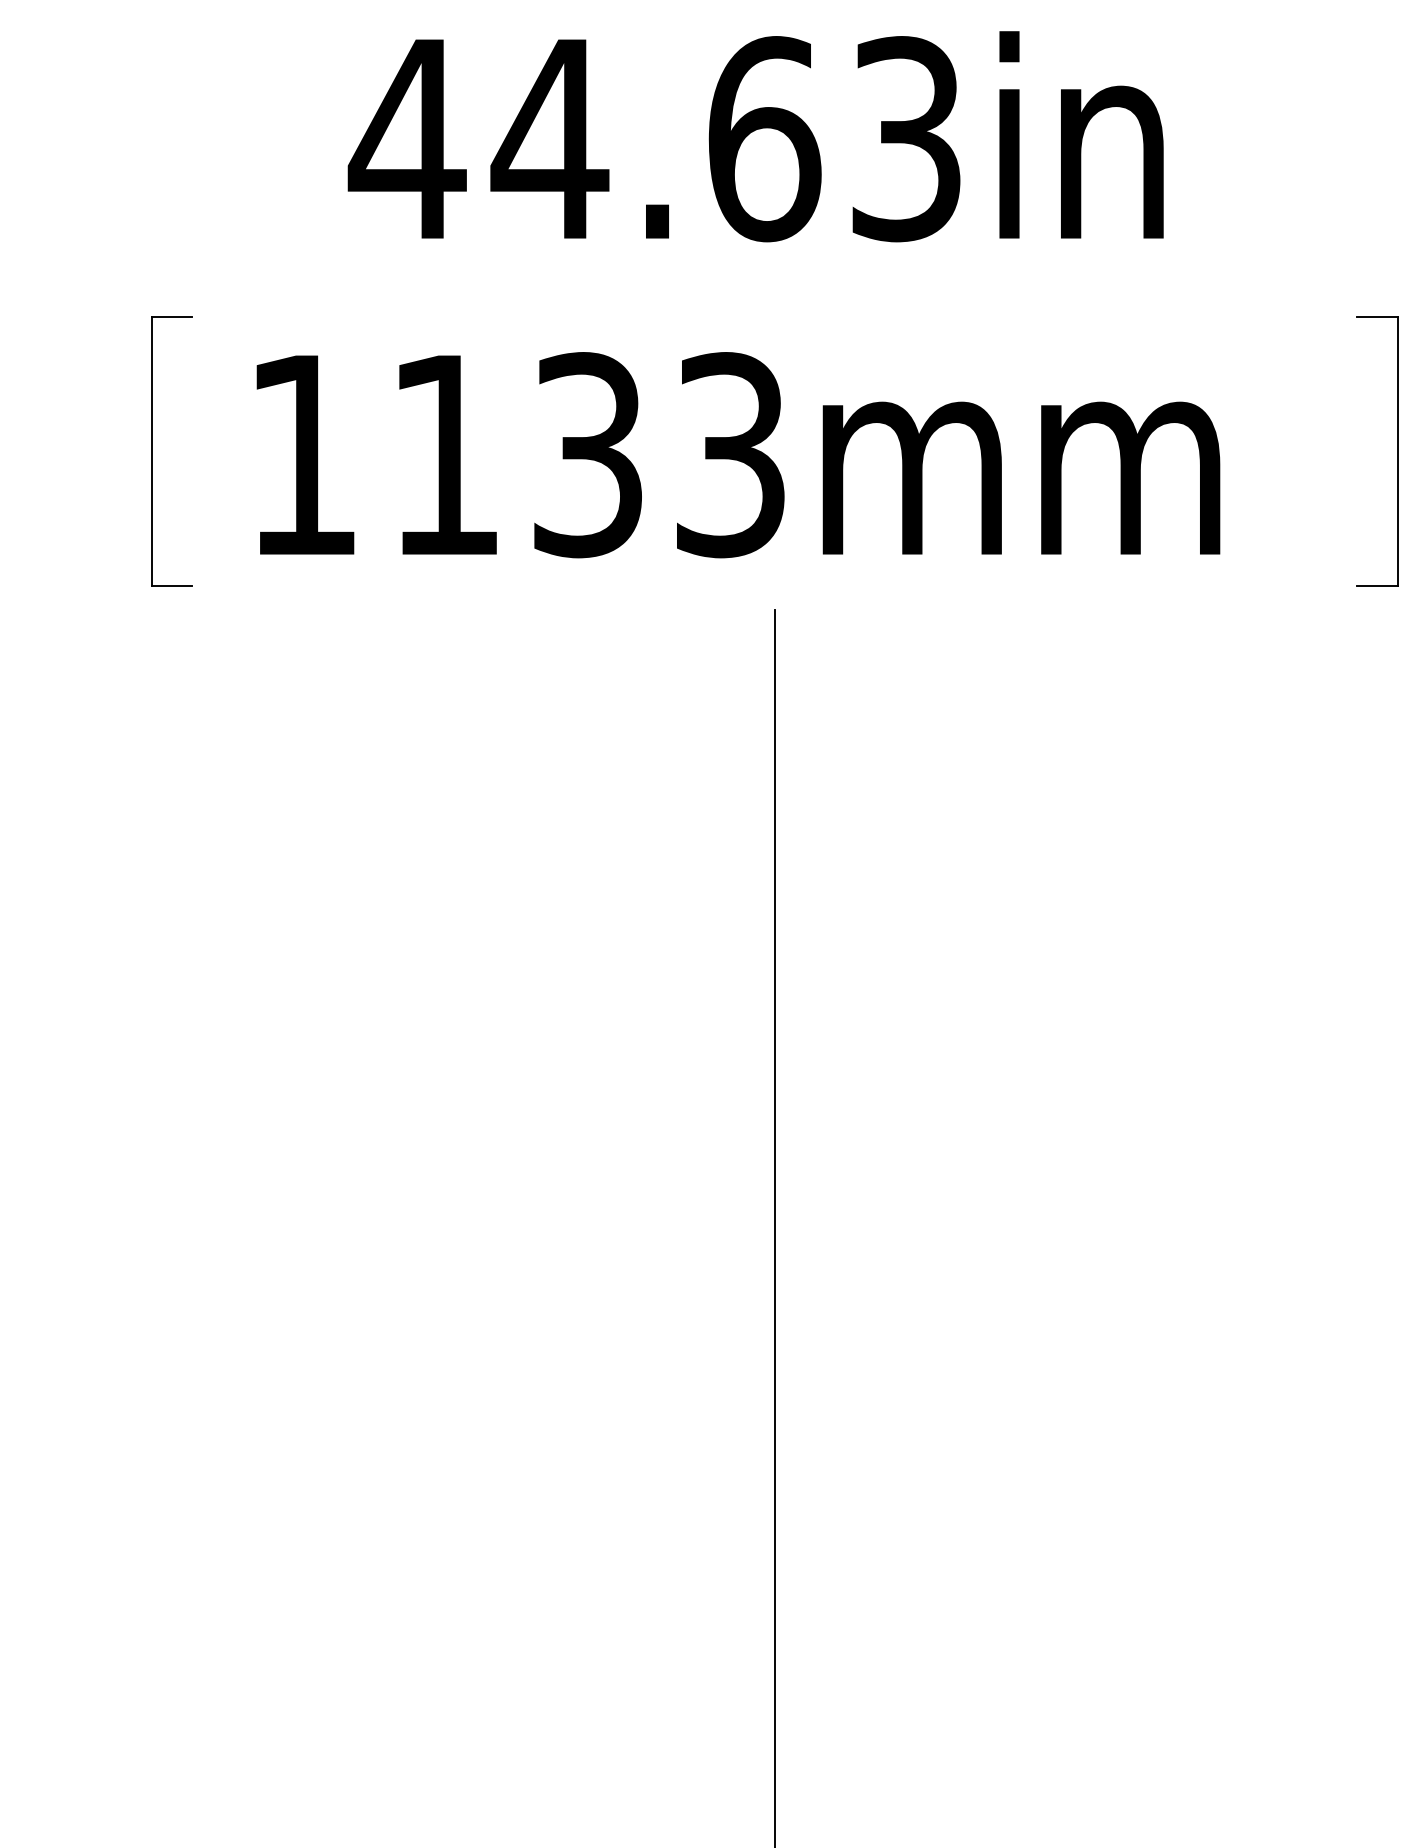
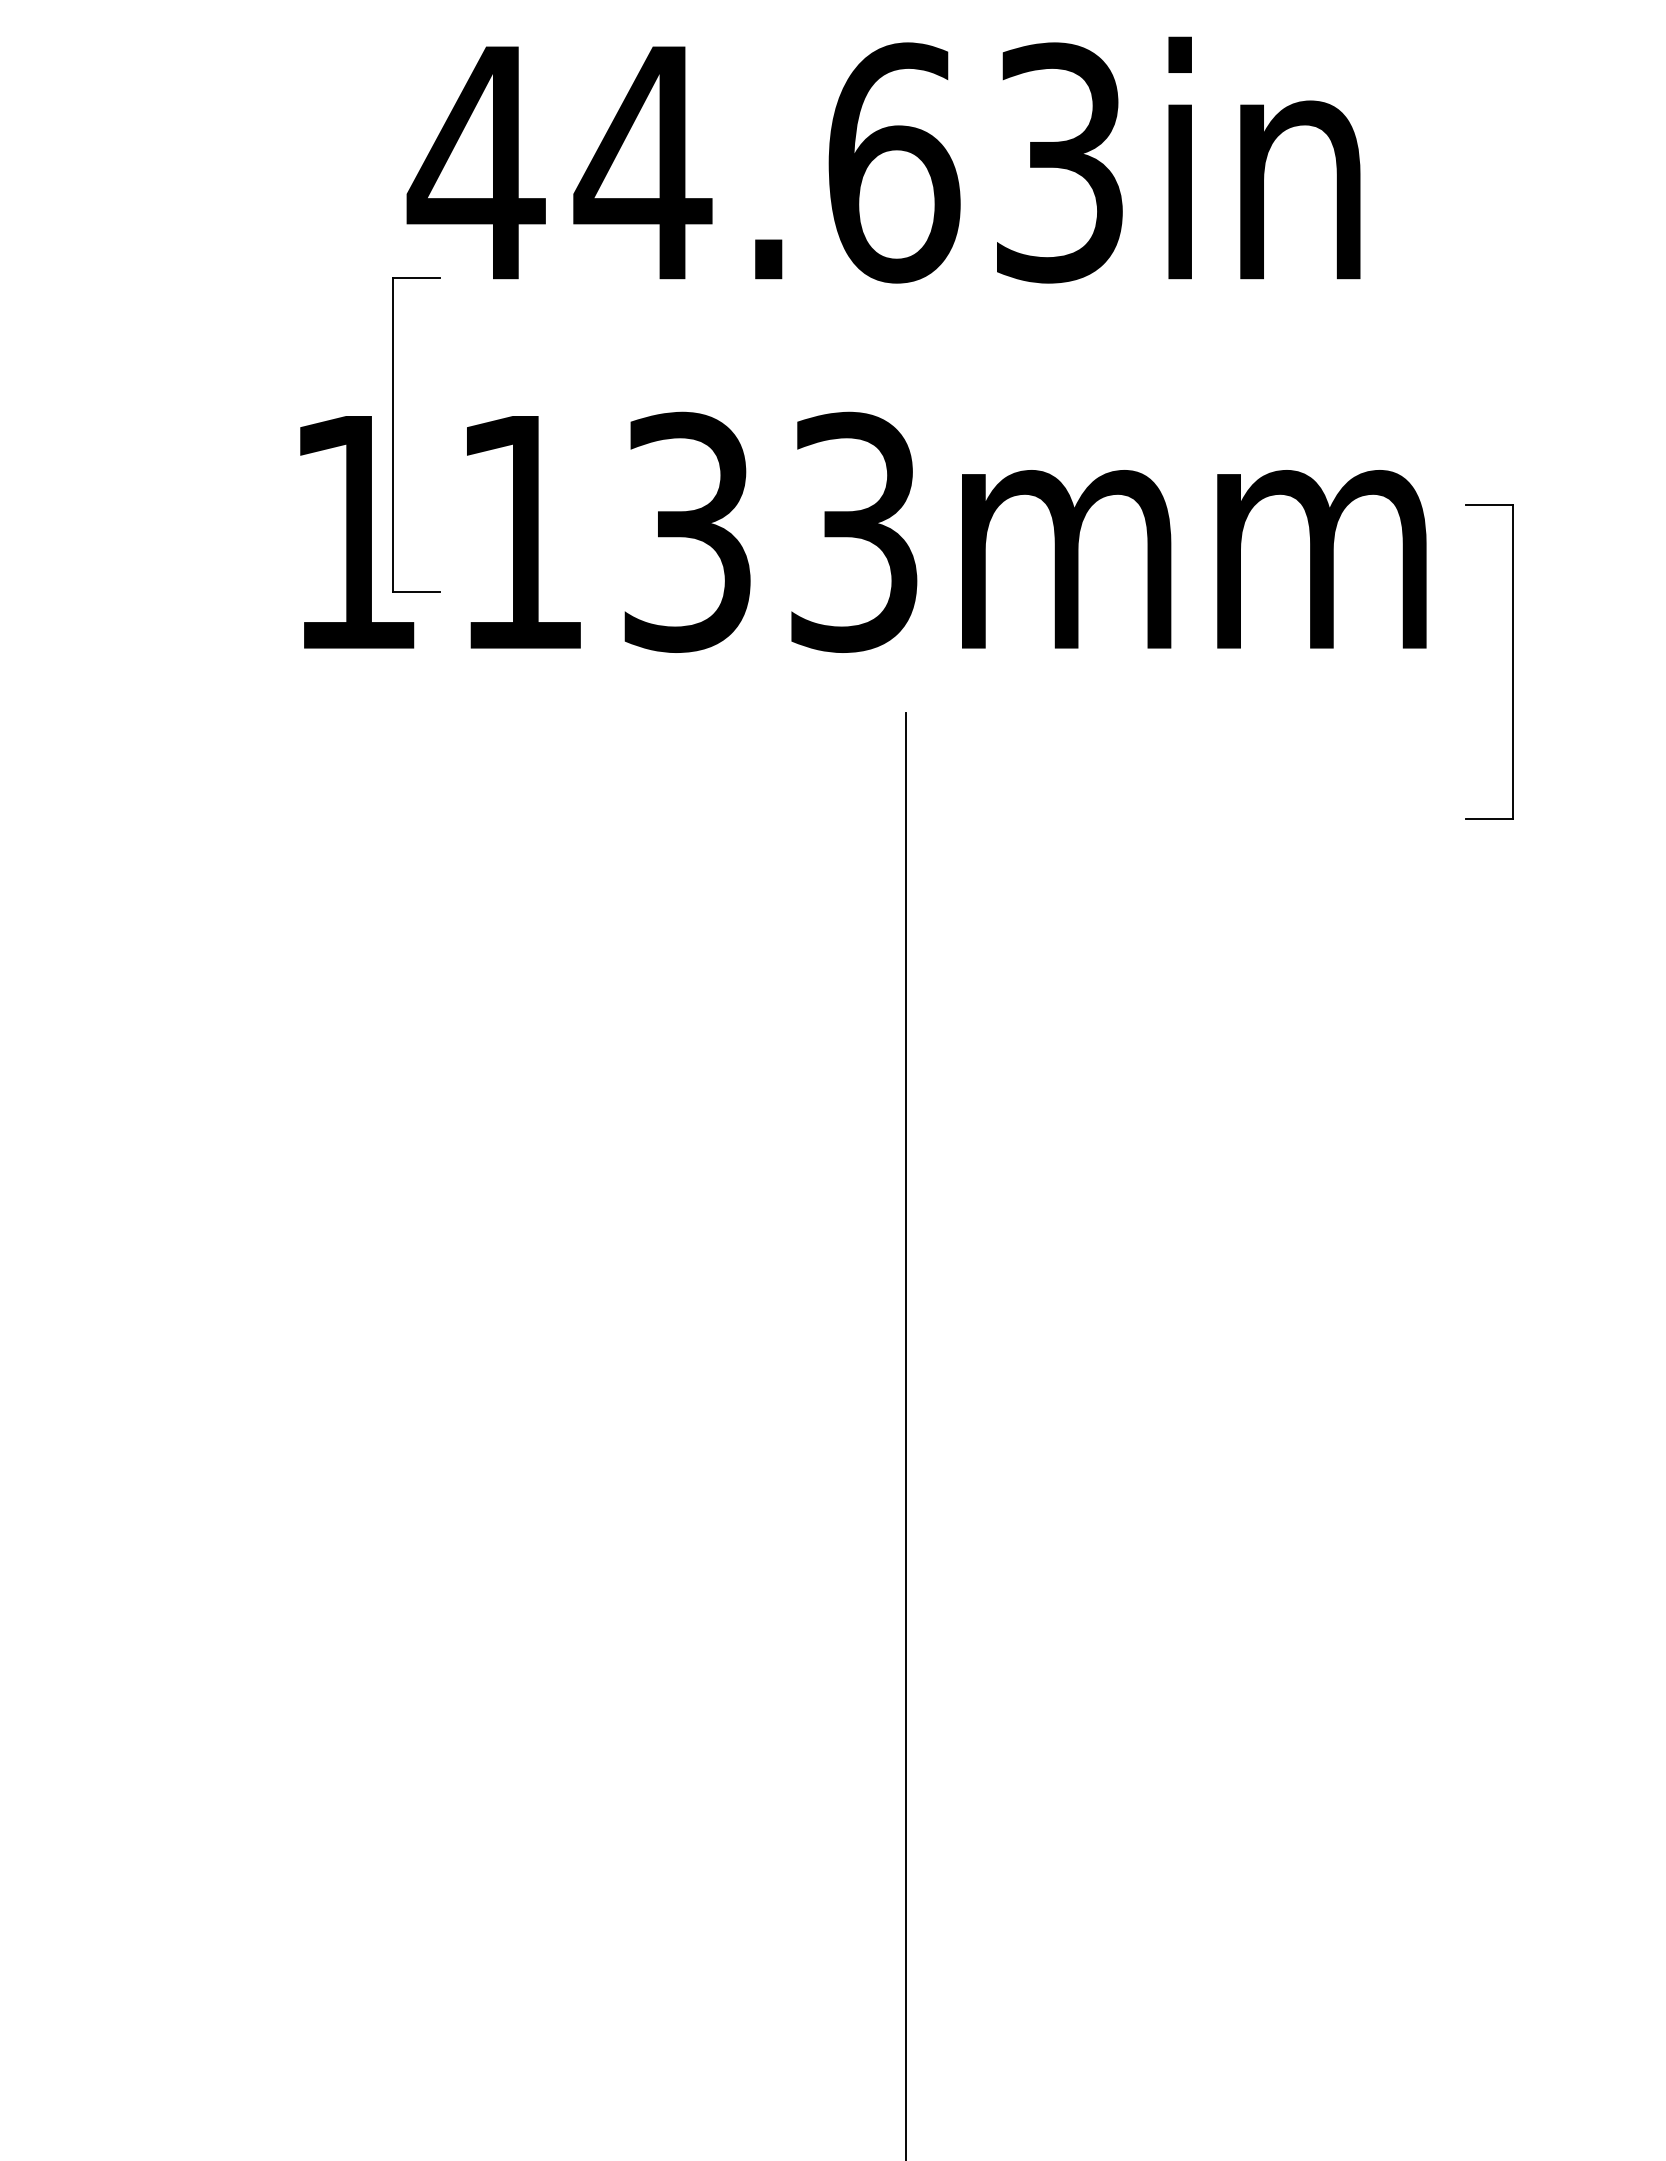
part: (151, 450) -> (393, 434), moved
part: (1397, 450) -> (1512, 661), moved

